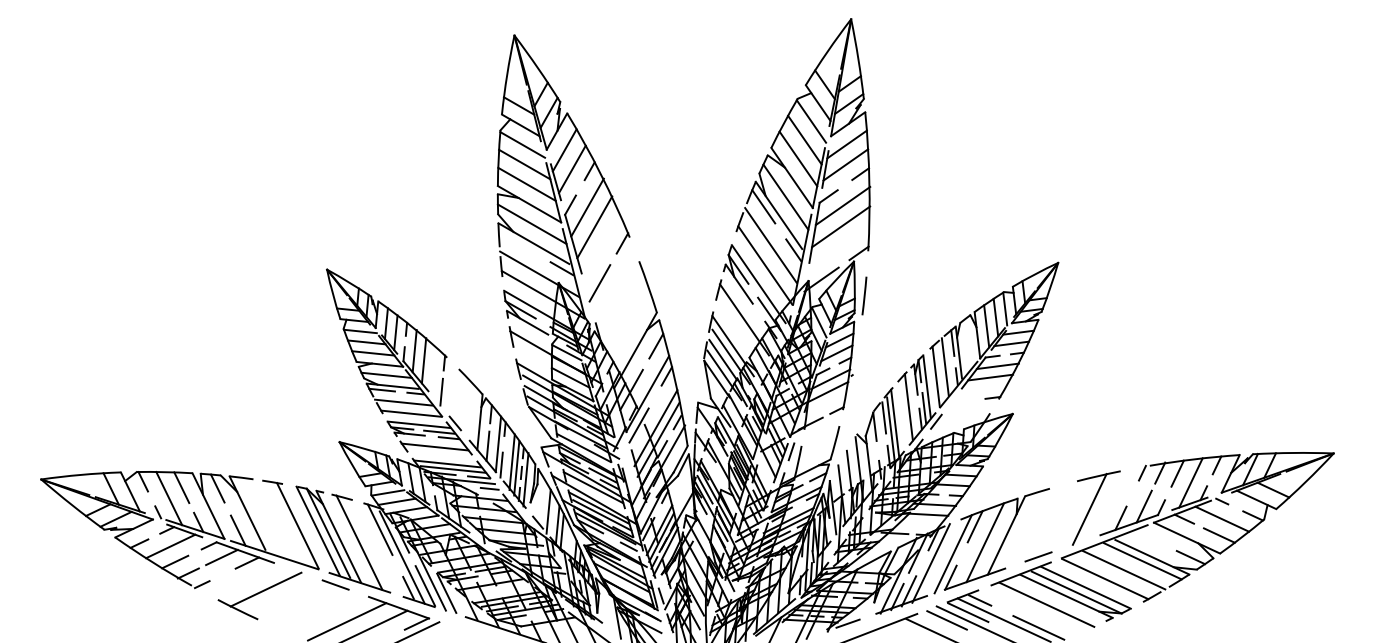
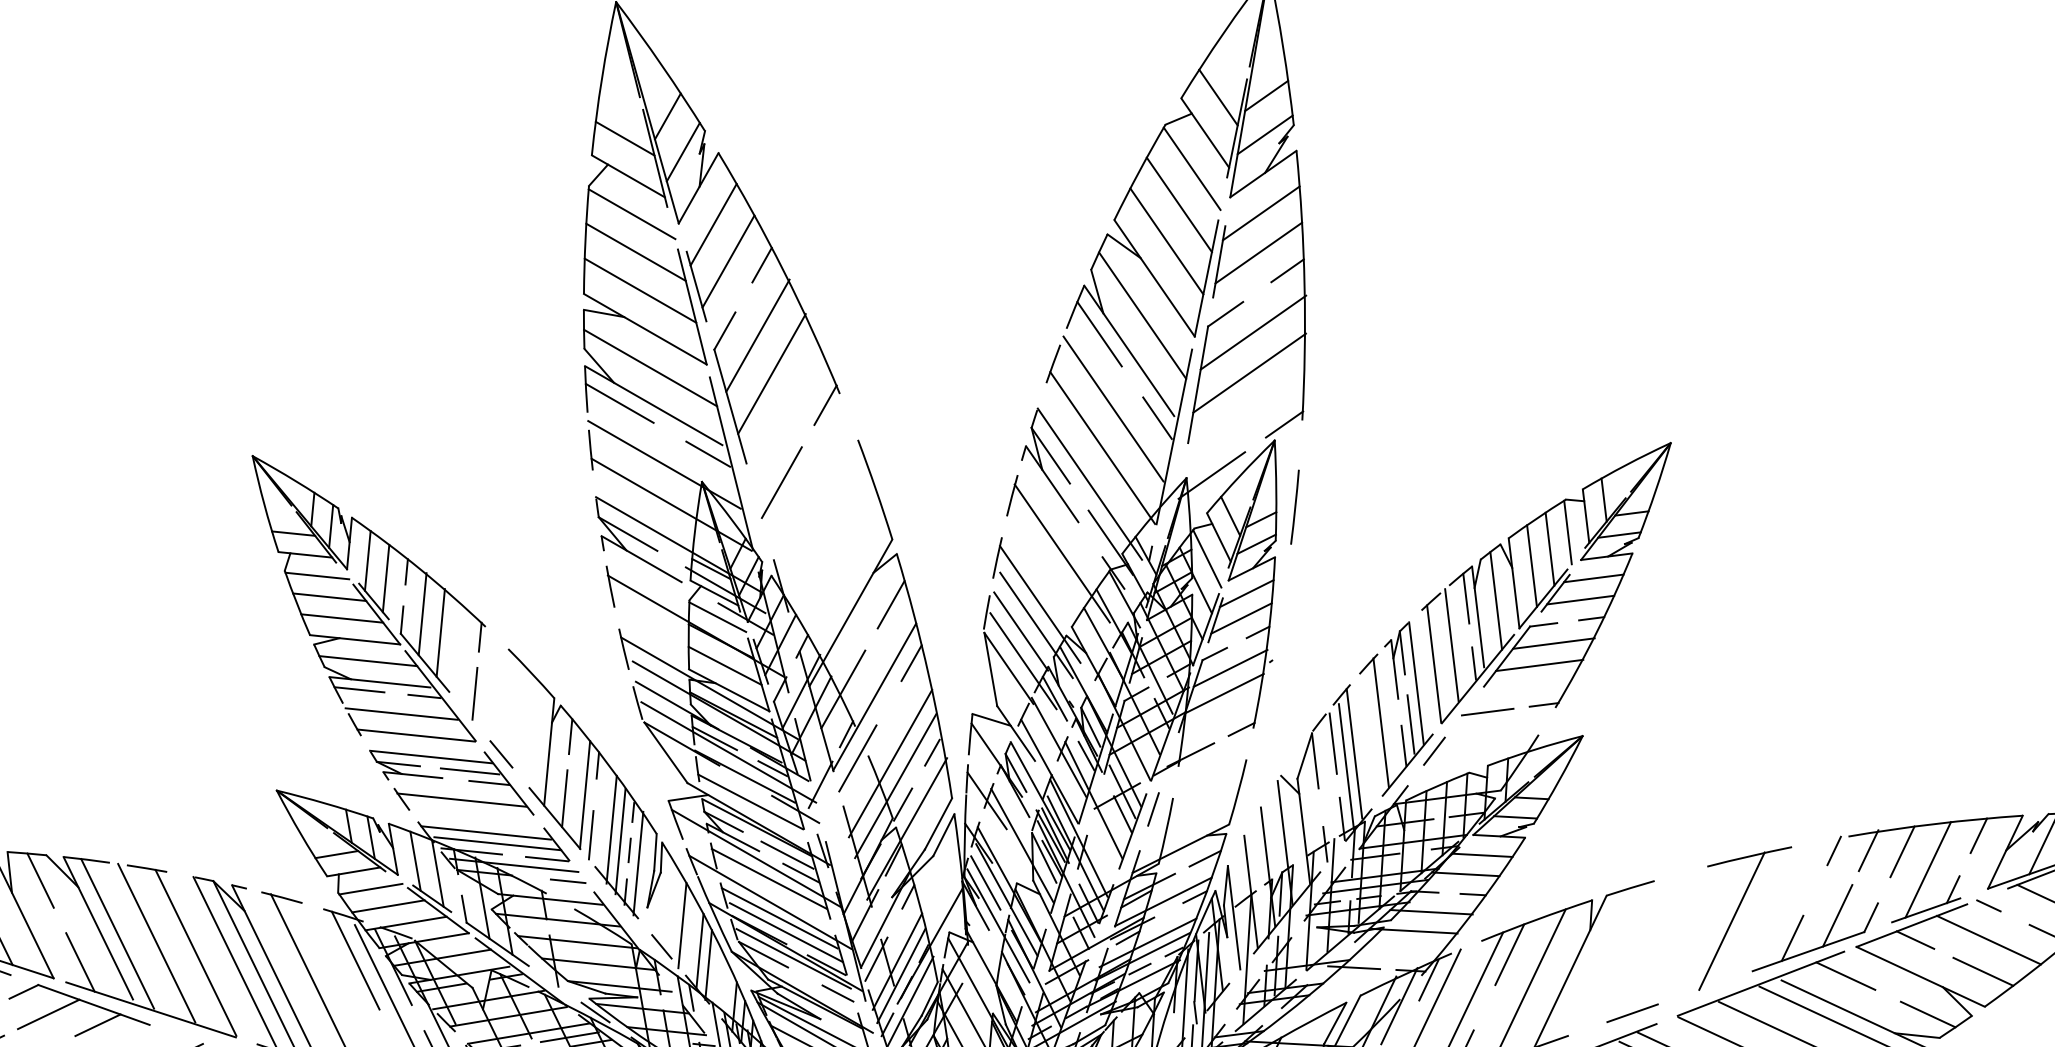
line: (515, 242) -> (618, 403), added
line: (968, 344) -> (1496, 601), added
line: (963, 401) -> (1487, 711), added
line: (257, 515) -> (117, 932), added
line: (277, 520) -> (156, 942), added
line: (1148, 537) -> (1845, 975), added

